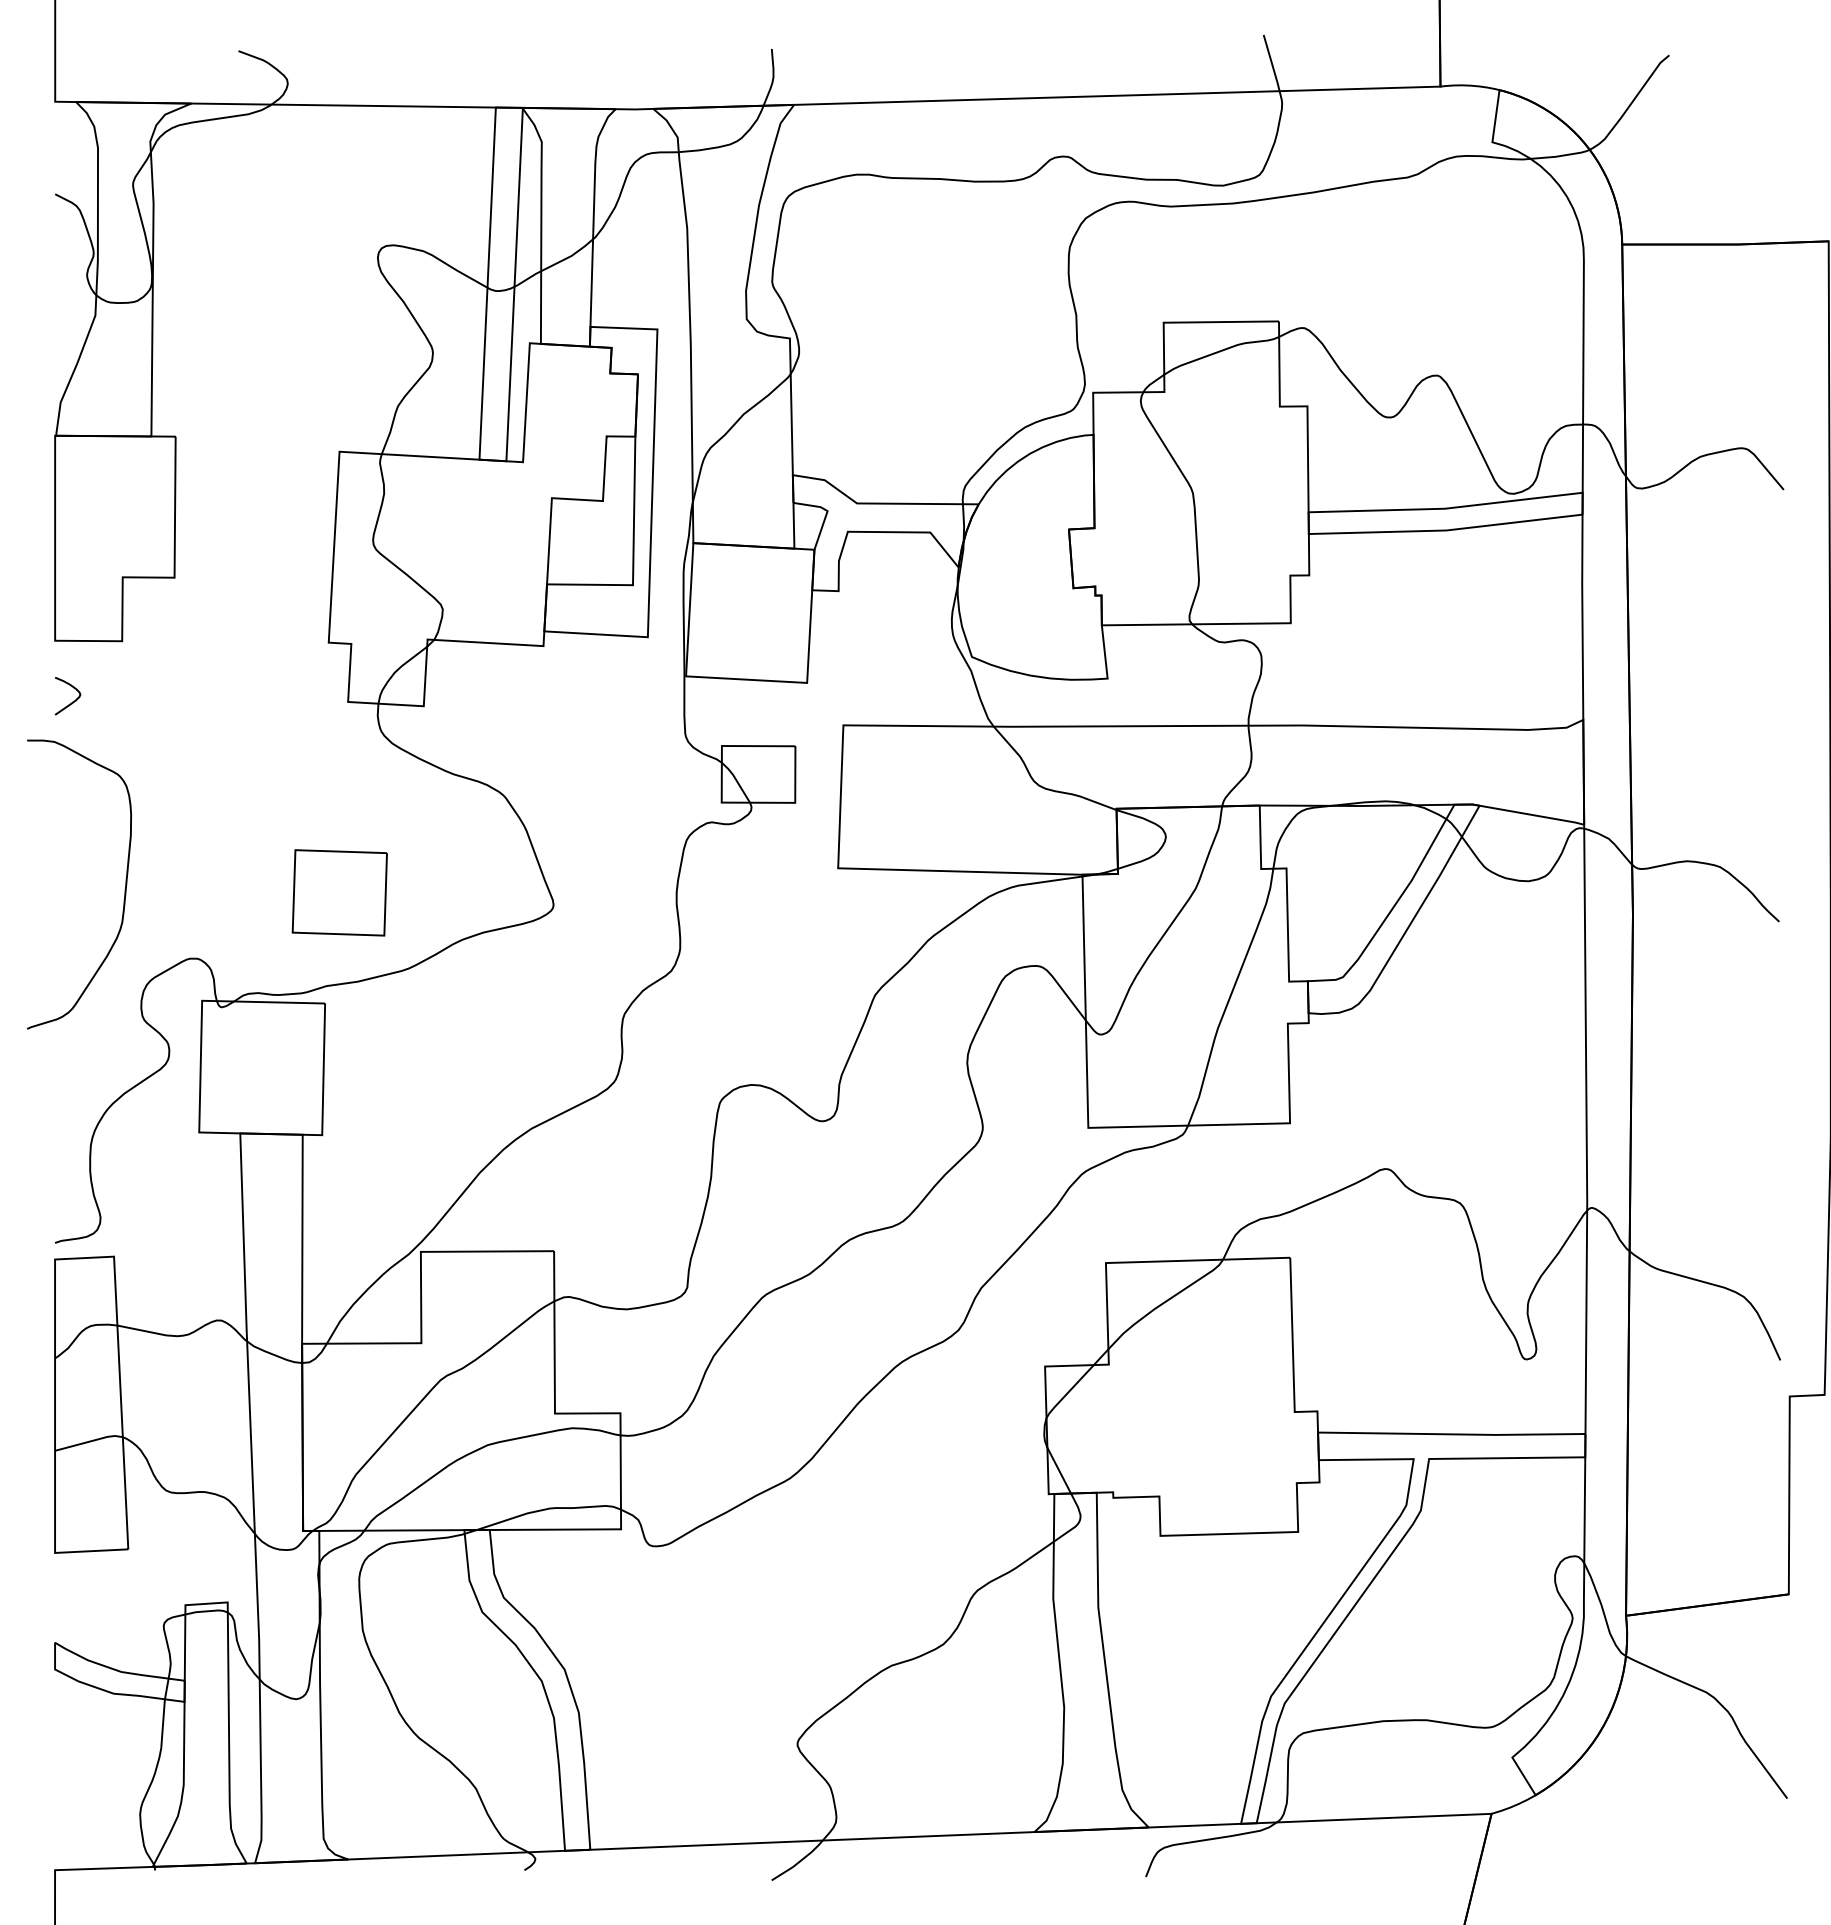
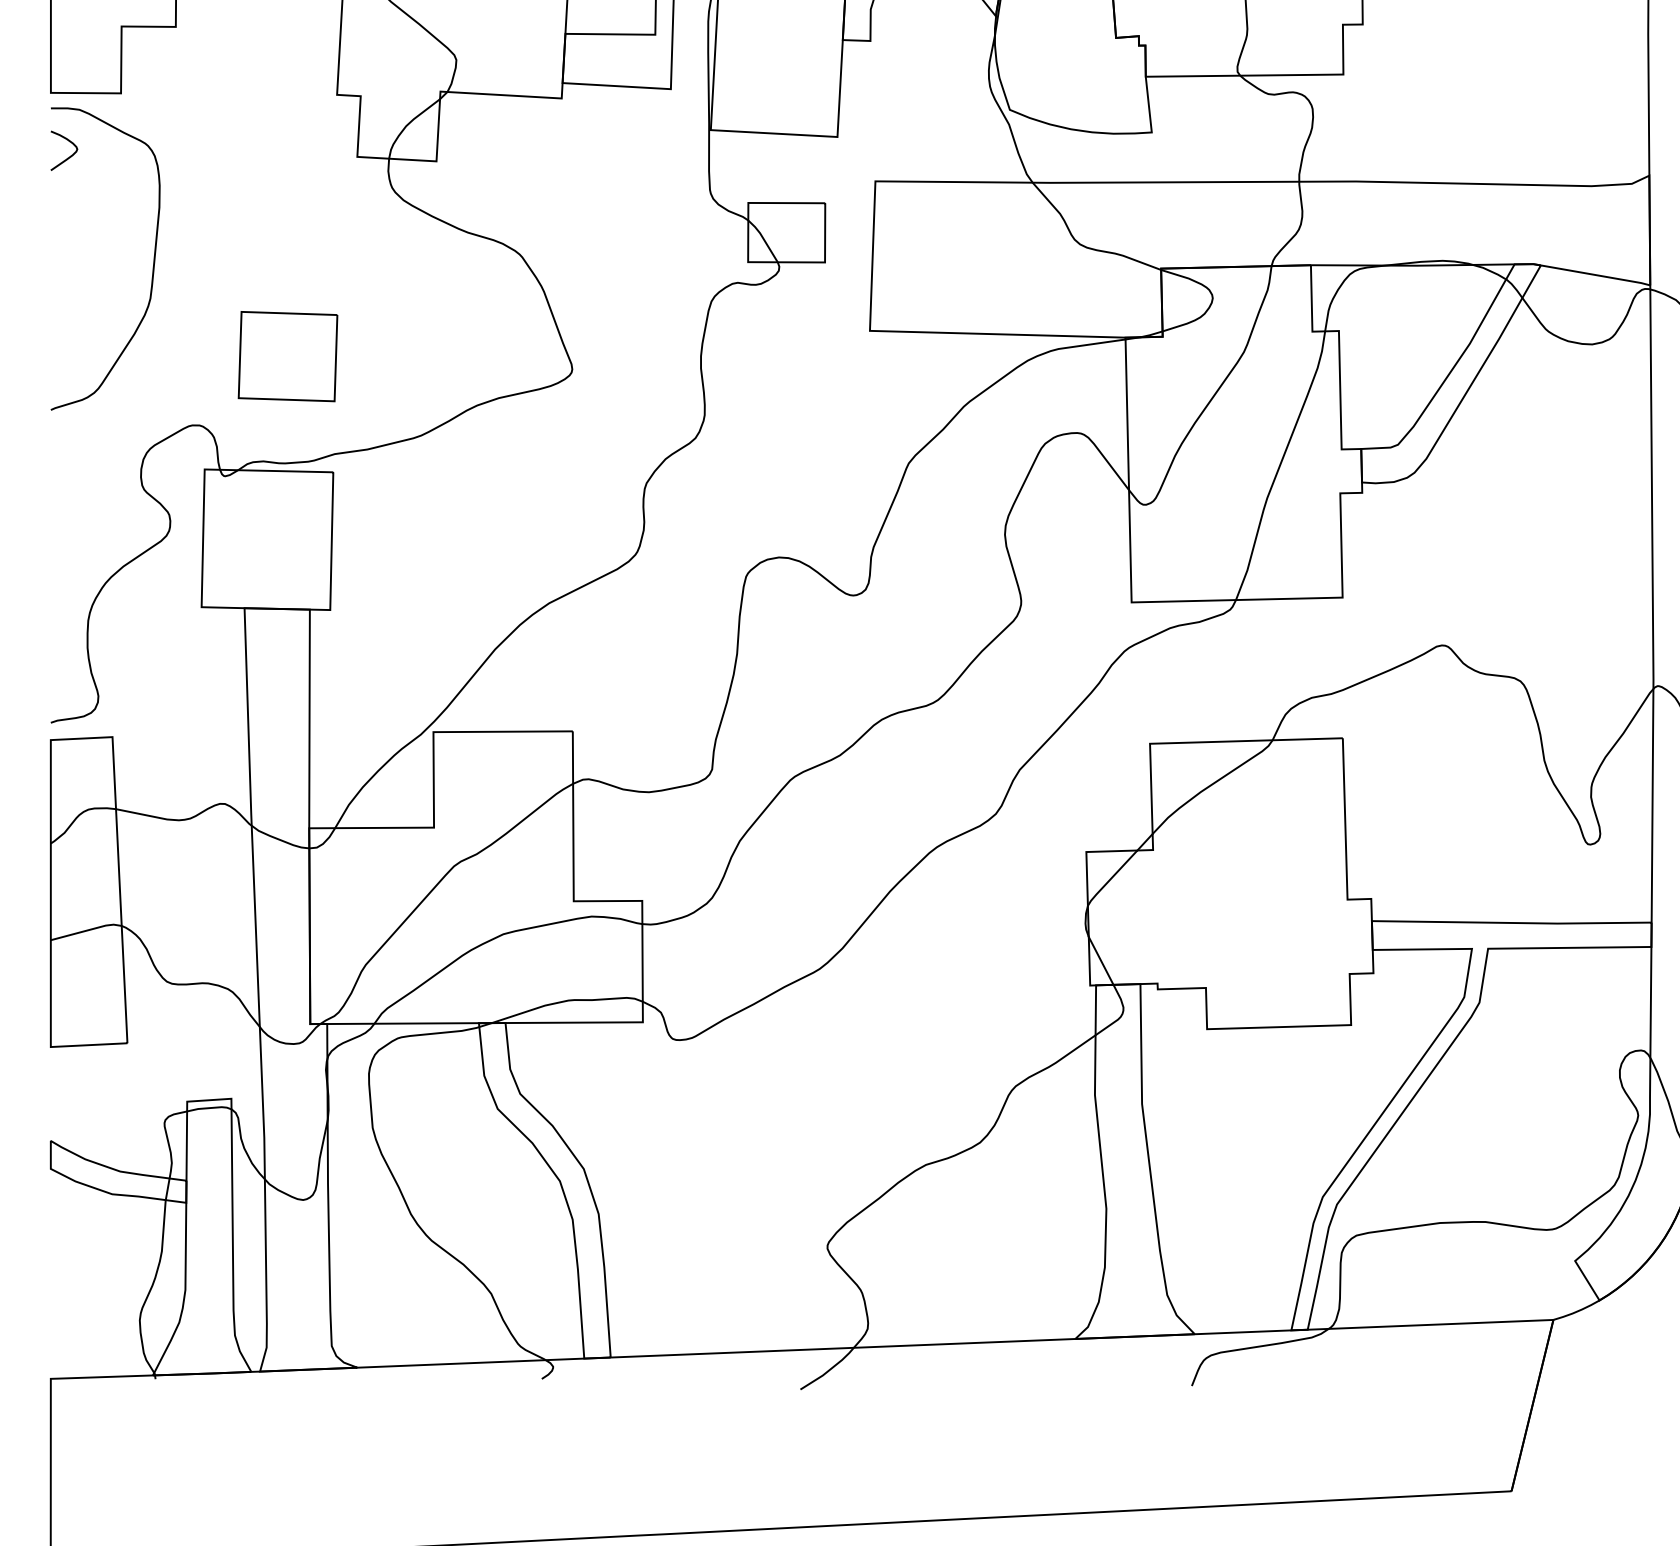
curve: (124, 889) -> (152, 264), moved
part: (339, 892) -> (287, 356), moved

